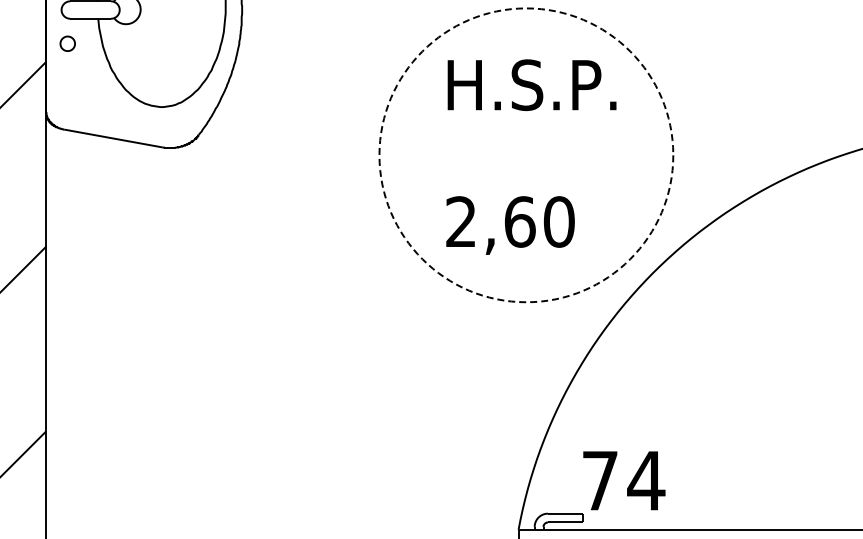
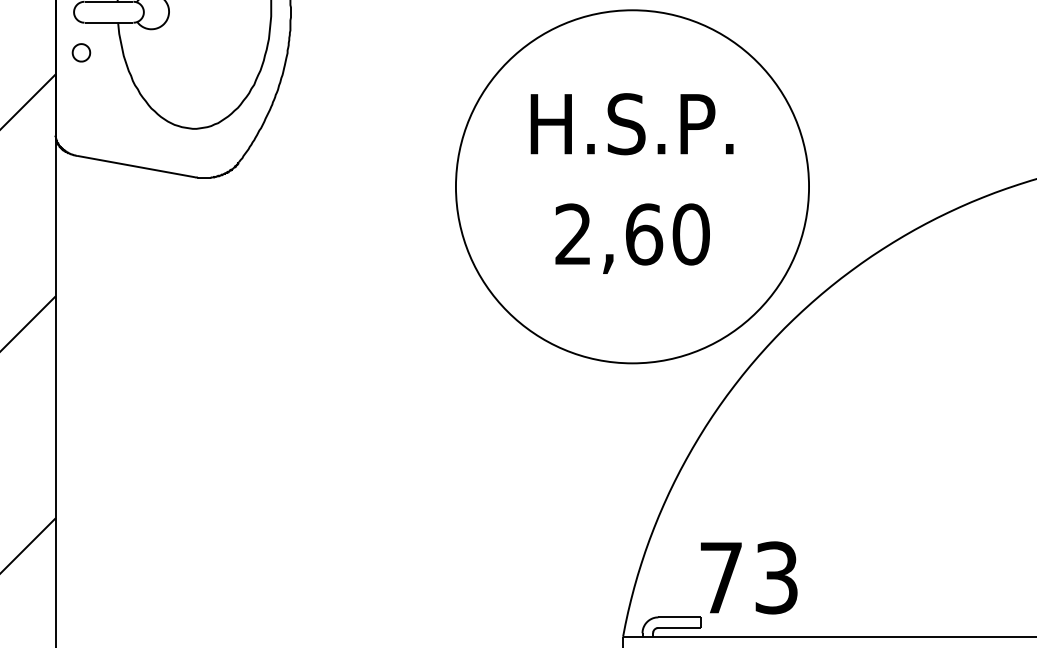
text: (531, 85) -> (631, 124), moved
circle: (526, 155) -> (632, 187), dashed -> solid
text: (510, 225) -> (632, 238), moved
text: (646, 480) -> (776, 577), 74 -> 73

